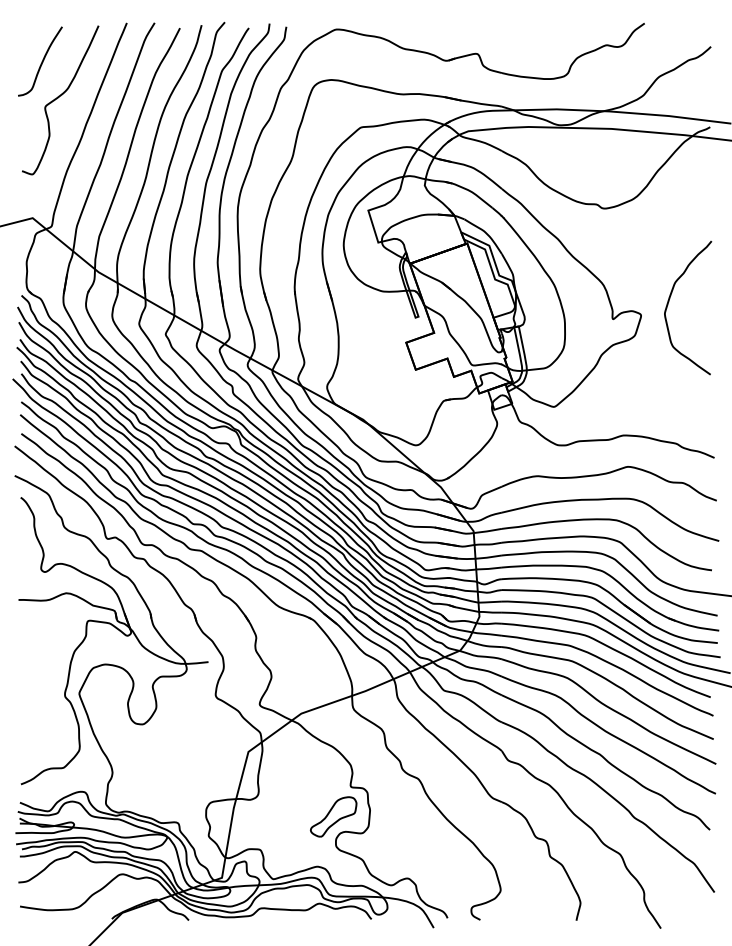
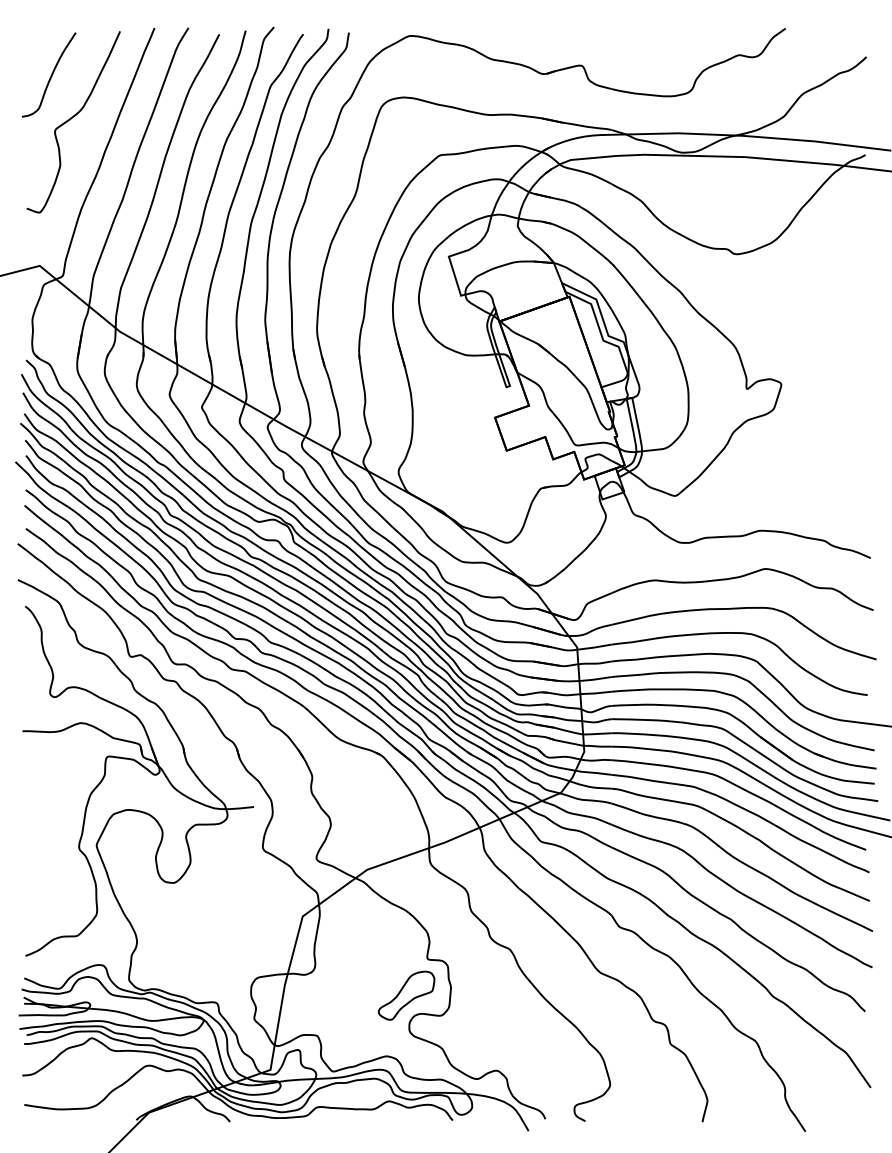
curve: (669, 301) -> (815, 367), removed

